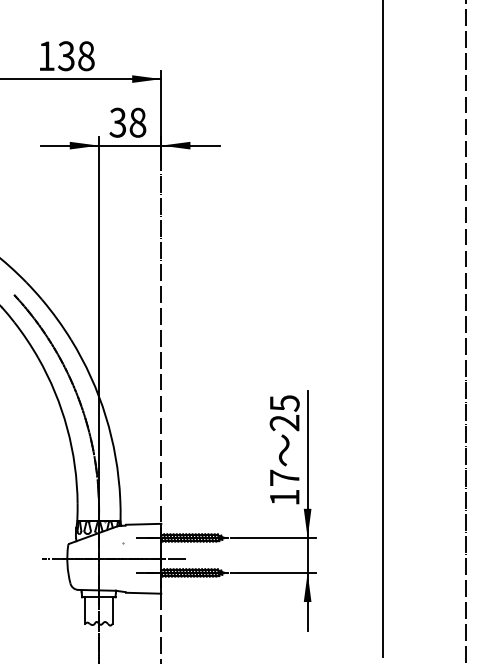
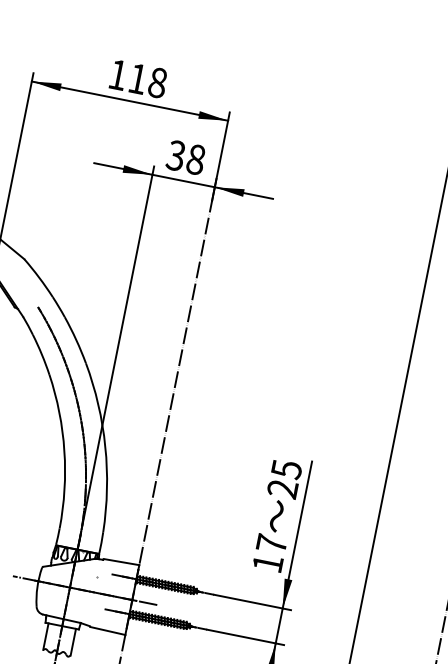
text: (66, 56) -> (137, 79), 138 -> 118

